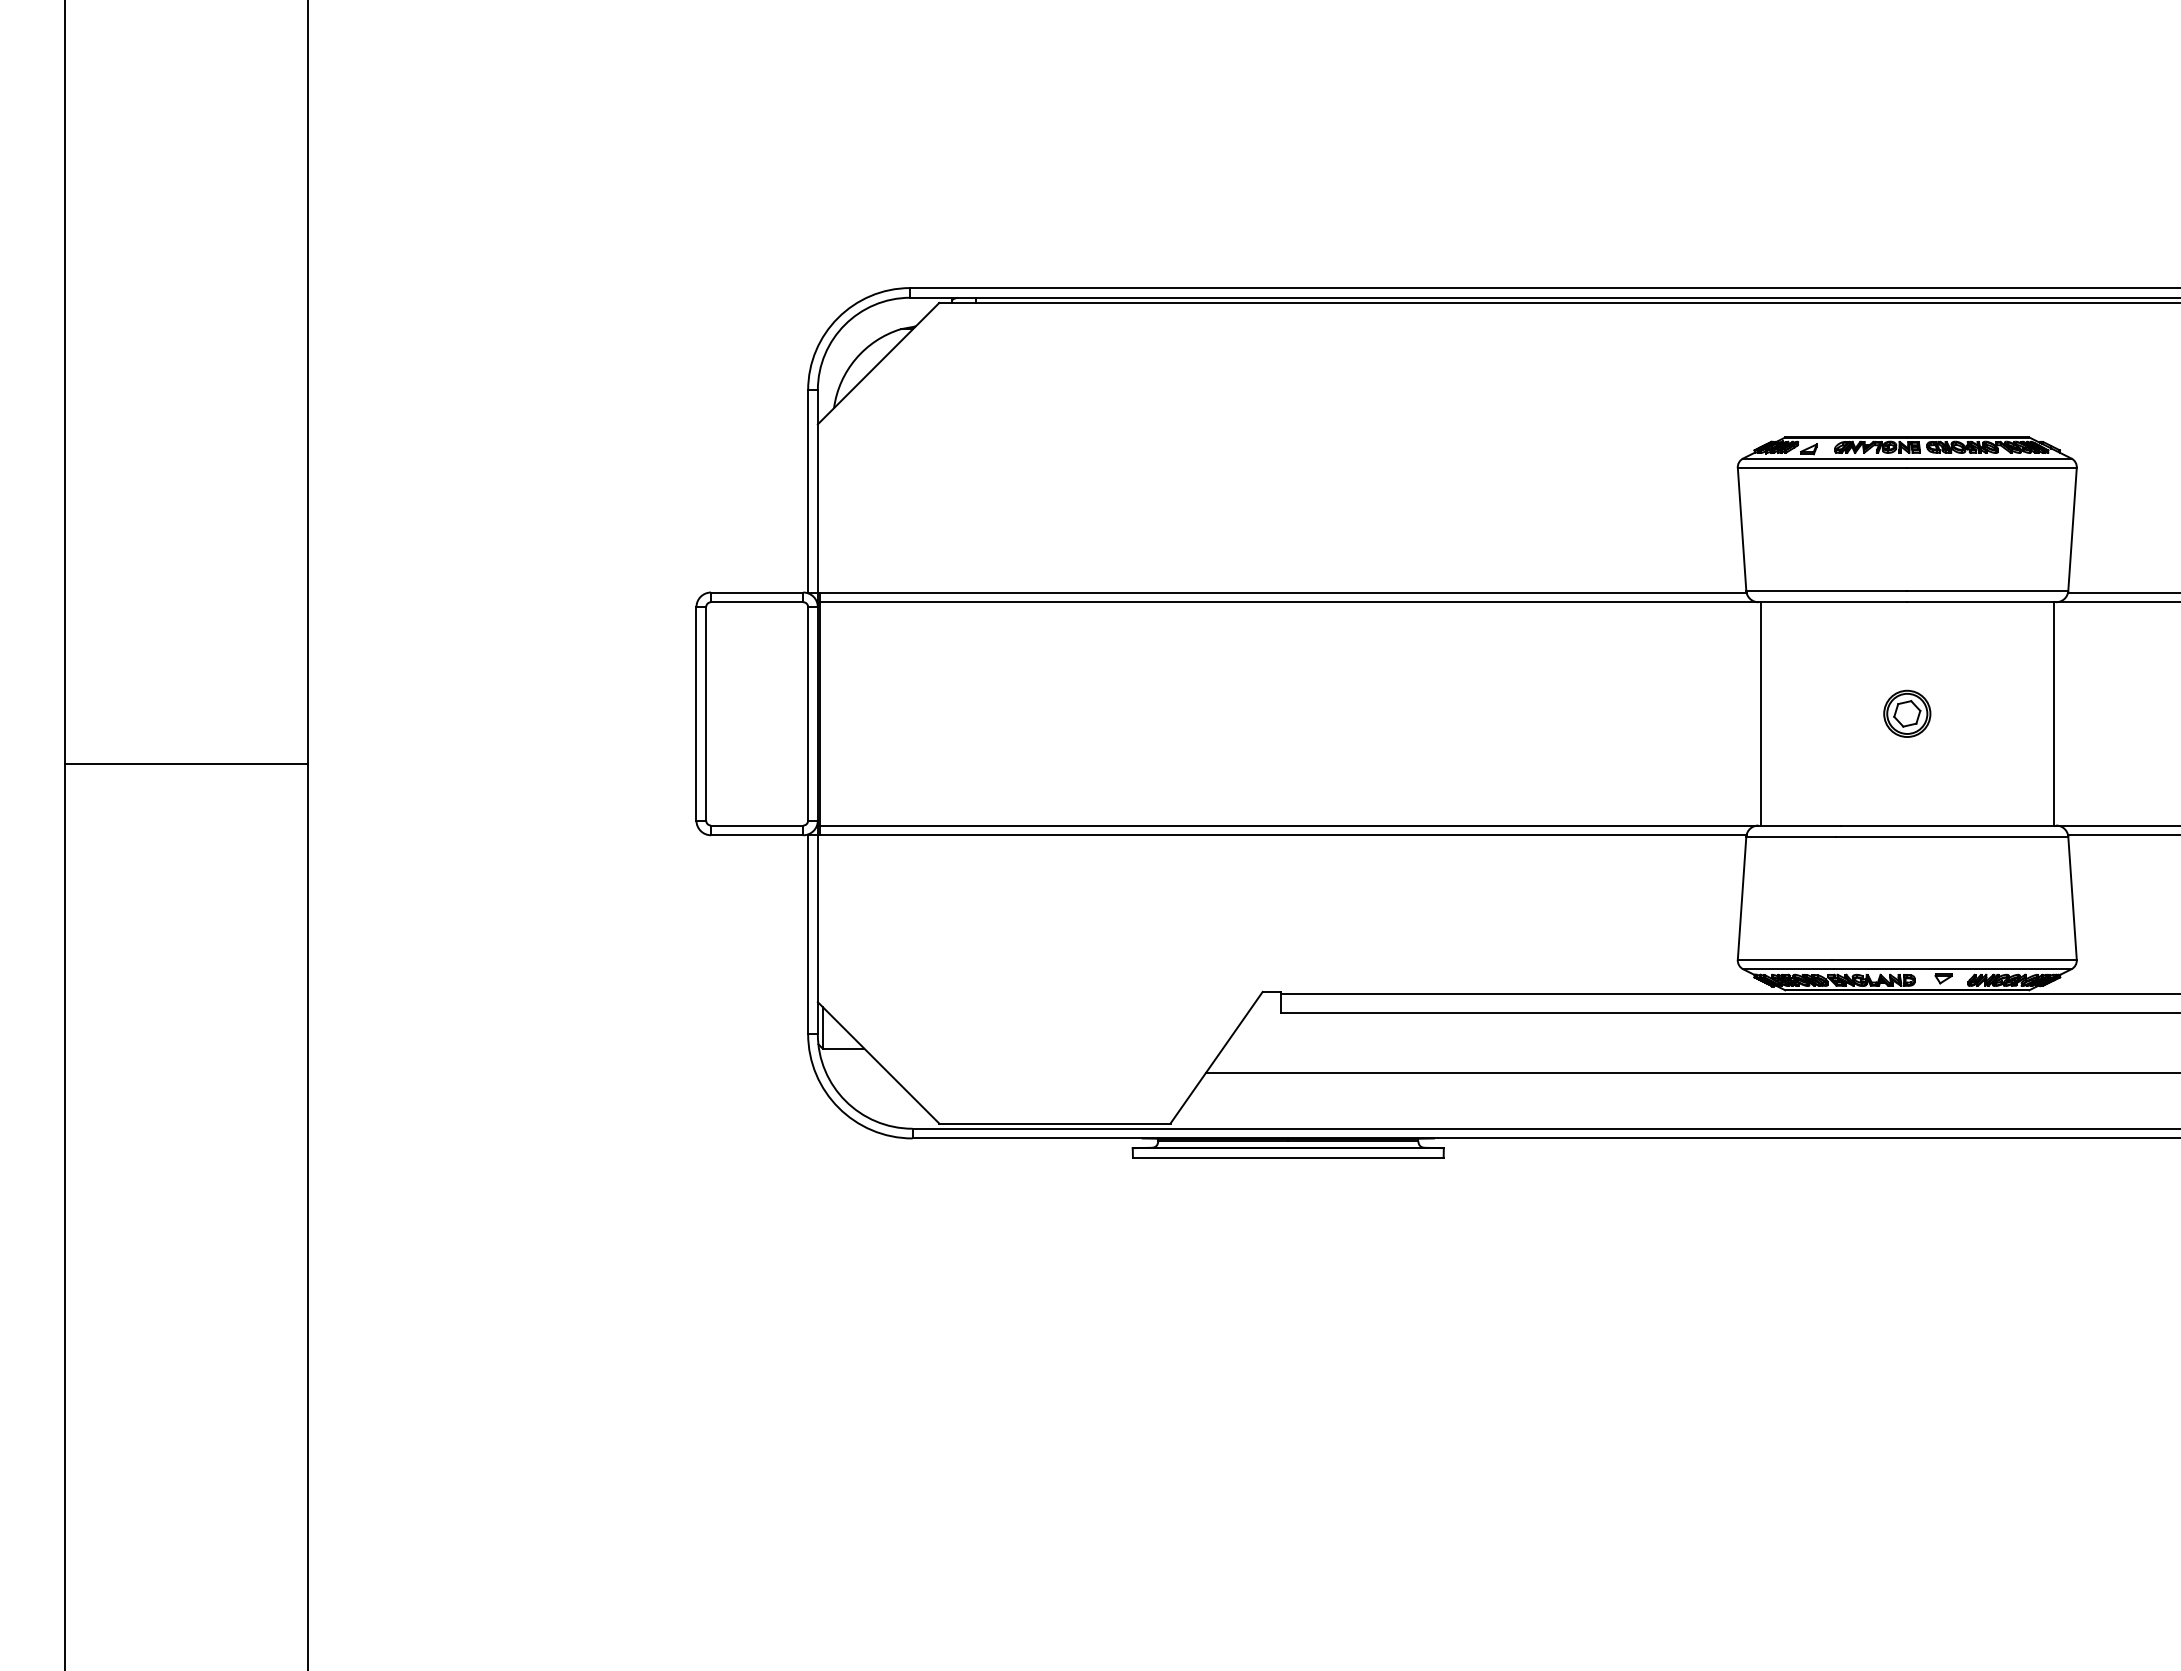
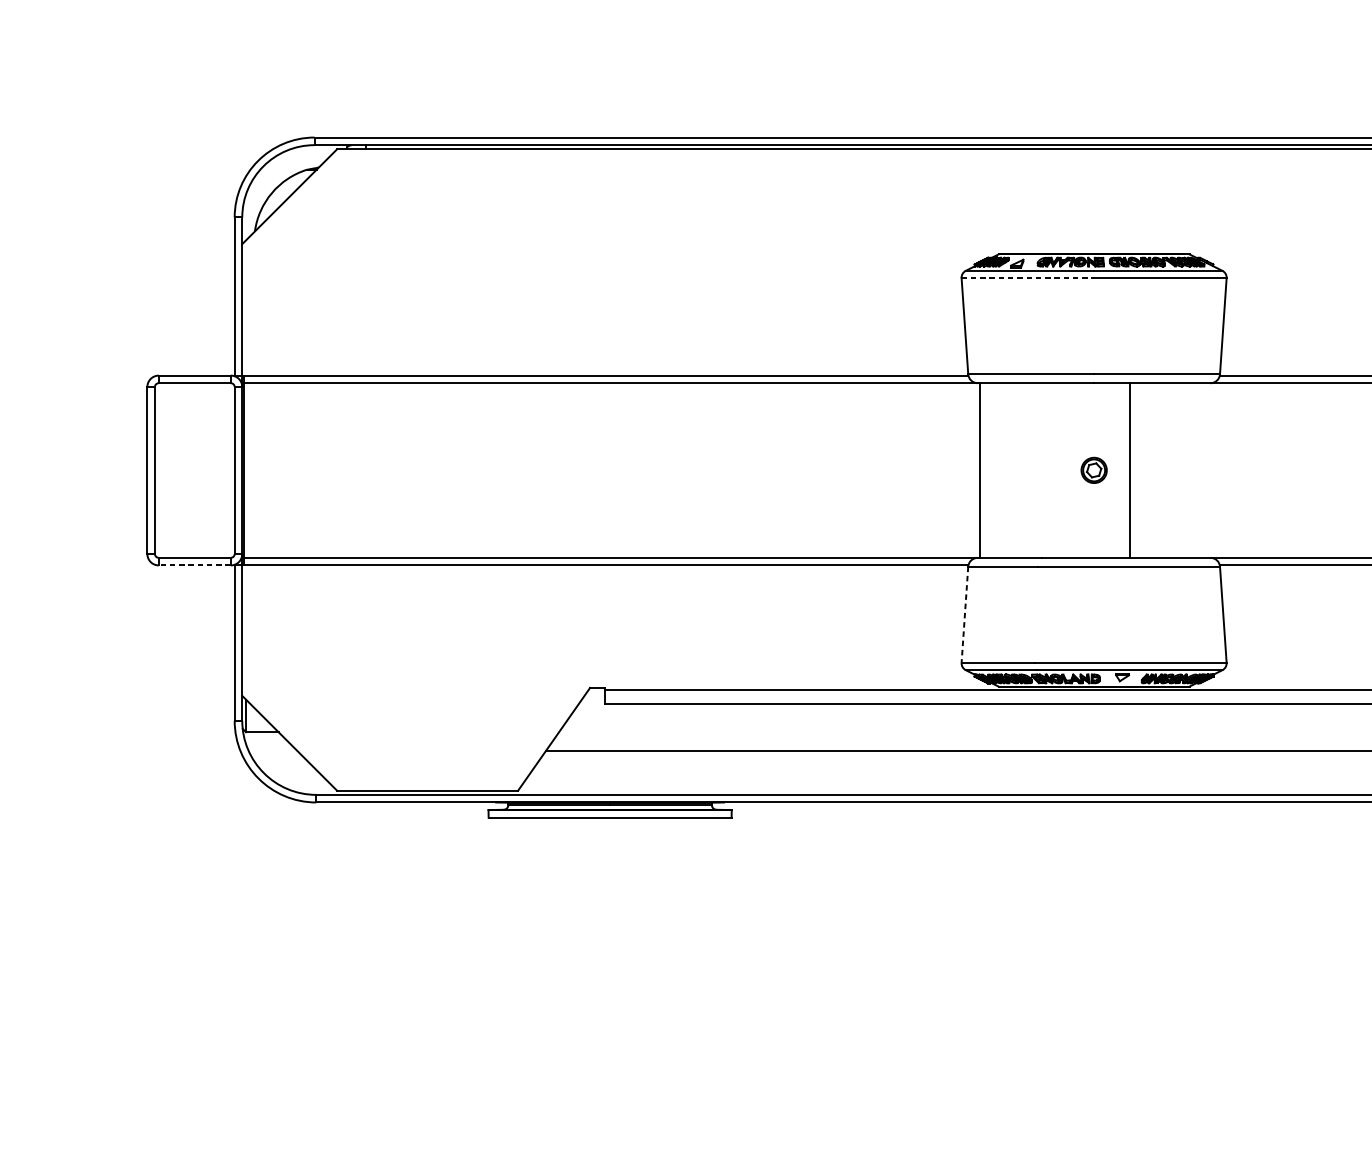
line: (1822, 467) -> (1027, 277), solid -> dashed
part: (1907, 713) -> (1094, 470), size x0.7
line: (2053, 713) -> (1130, 470), moved
line: (756, 835) -> (194, 565), solid -> dashed
line: (1742, 898) -> (965, 614), solid -> dashed

